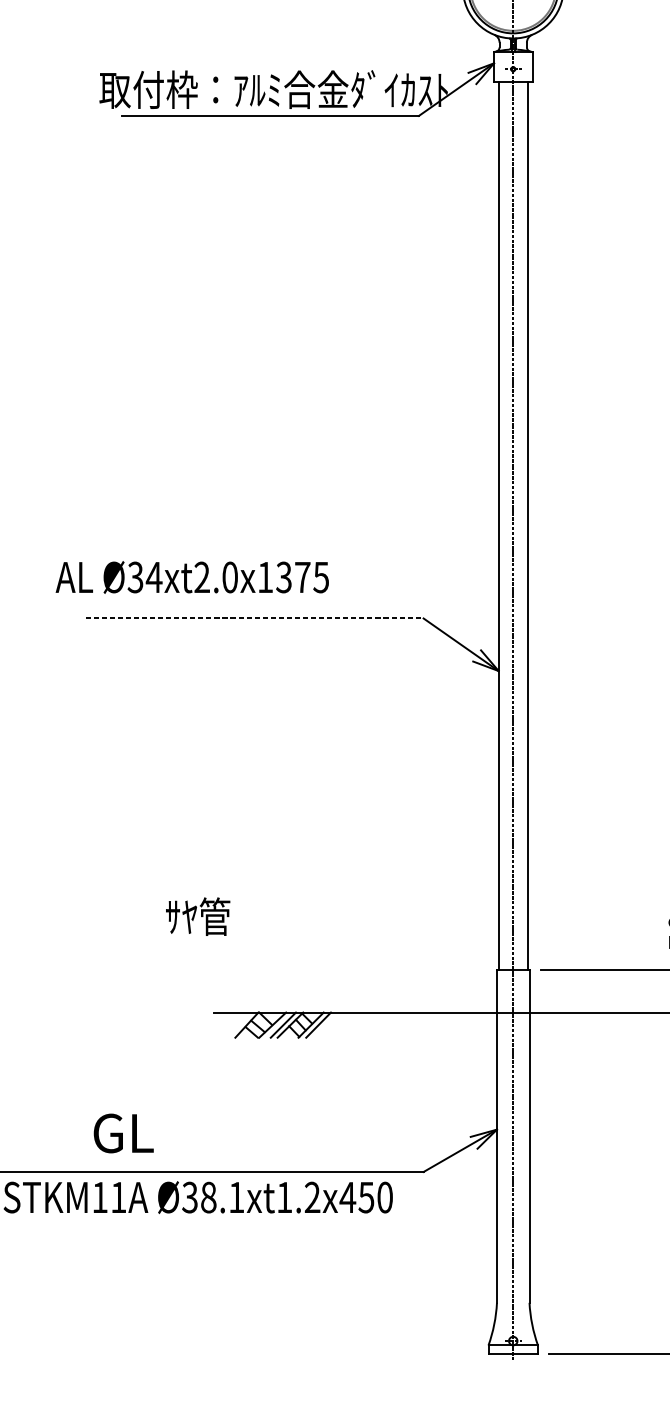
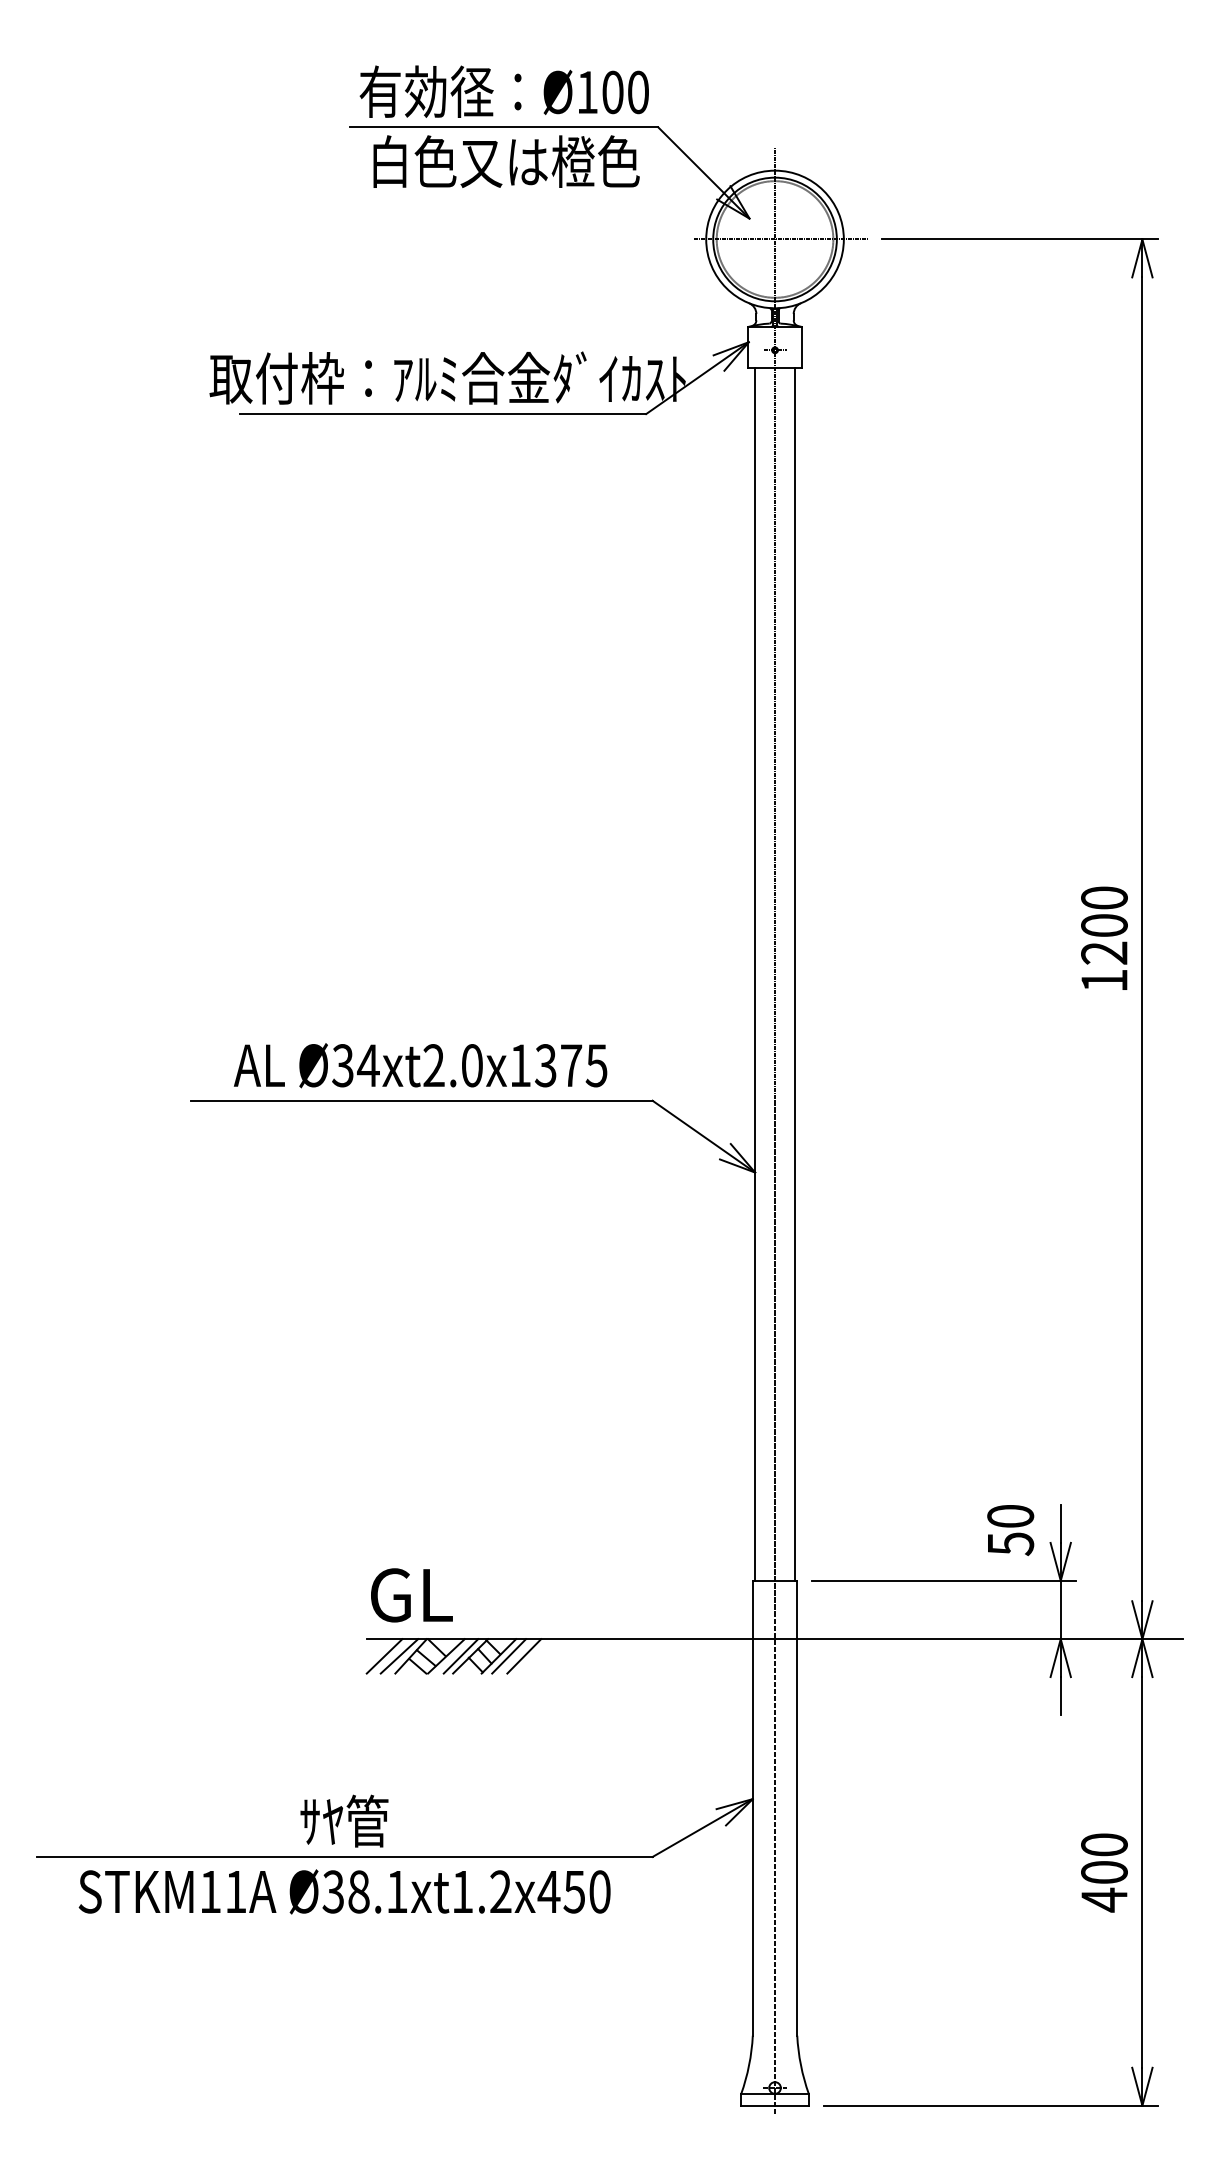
text: (192, 577) -> (420, 1065), moved
line: (254, 618) -> (421, 1100), dashed -> solid
text: (198, 916) -> (344, 1820), moved
line: (227, 1025) -> (384, 1656), added
line: (238, 1025) -> (399, 1656), added
line: (329, 1025) -> (524, 1656), added
text: (123, 1133) -> (411, 1595), moved

